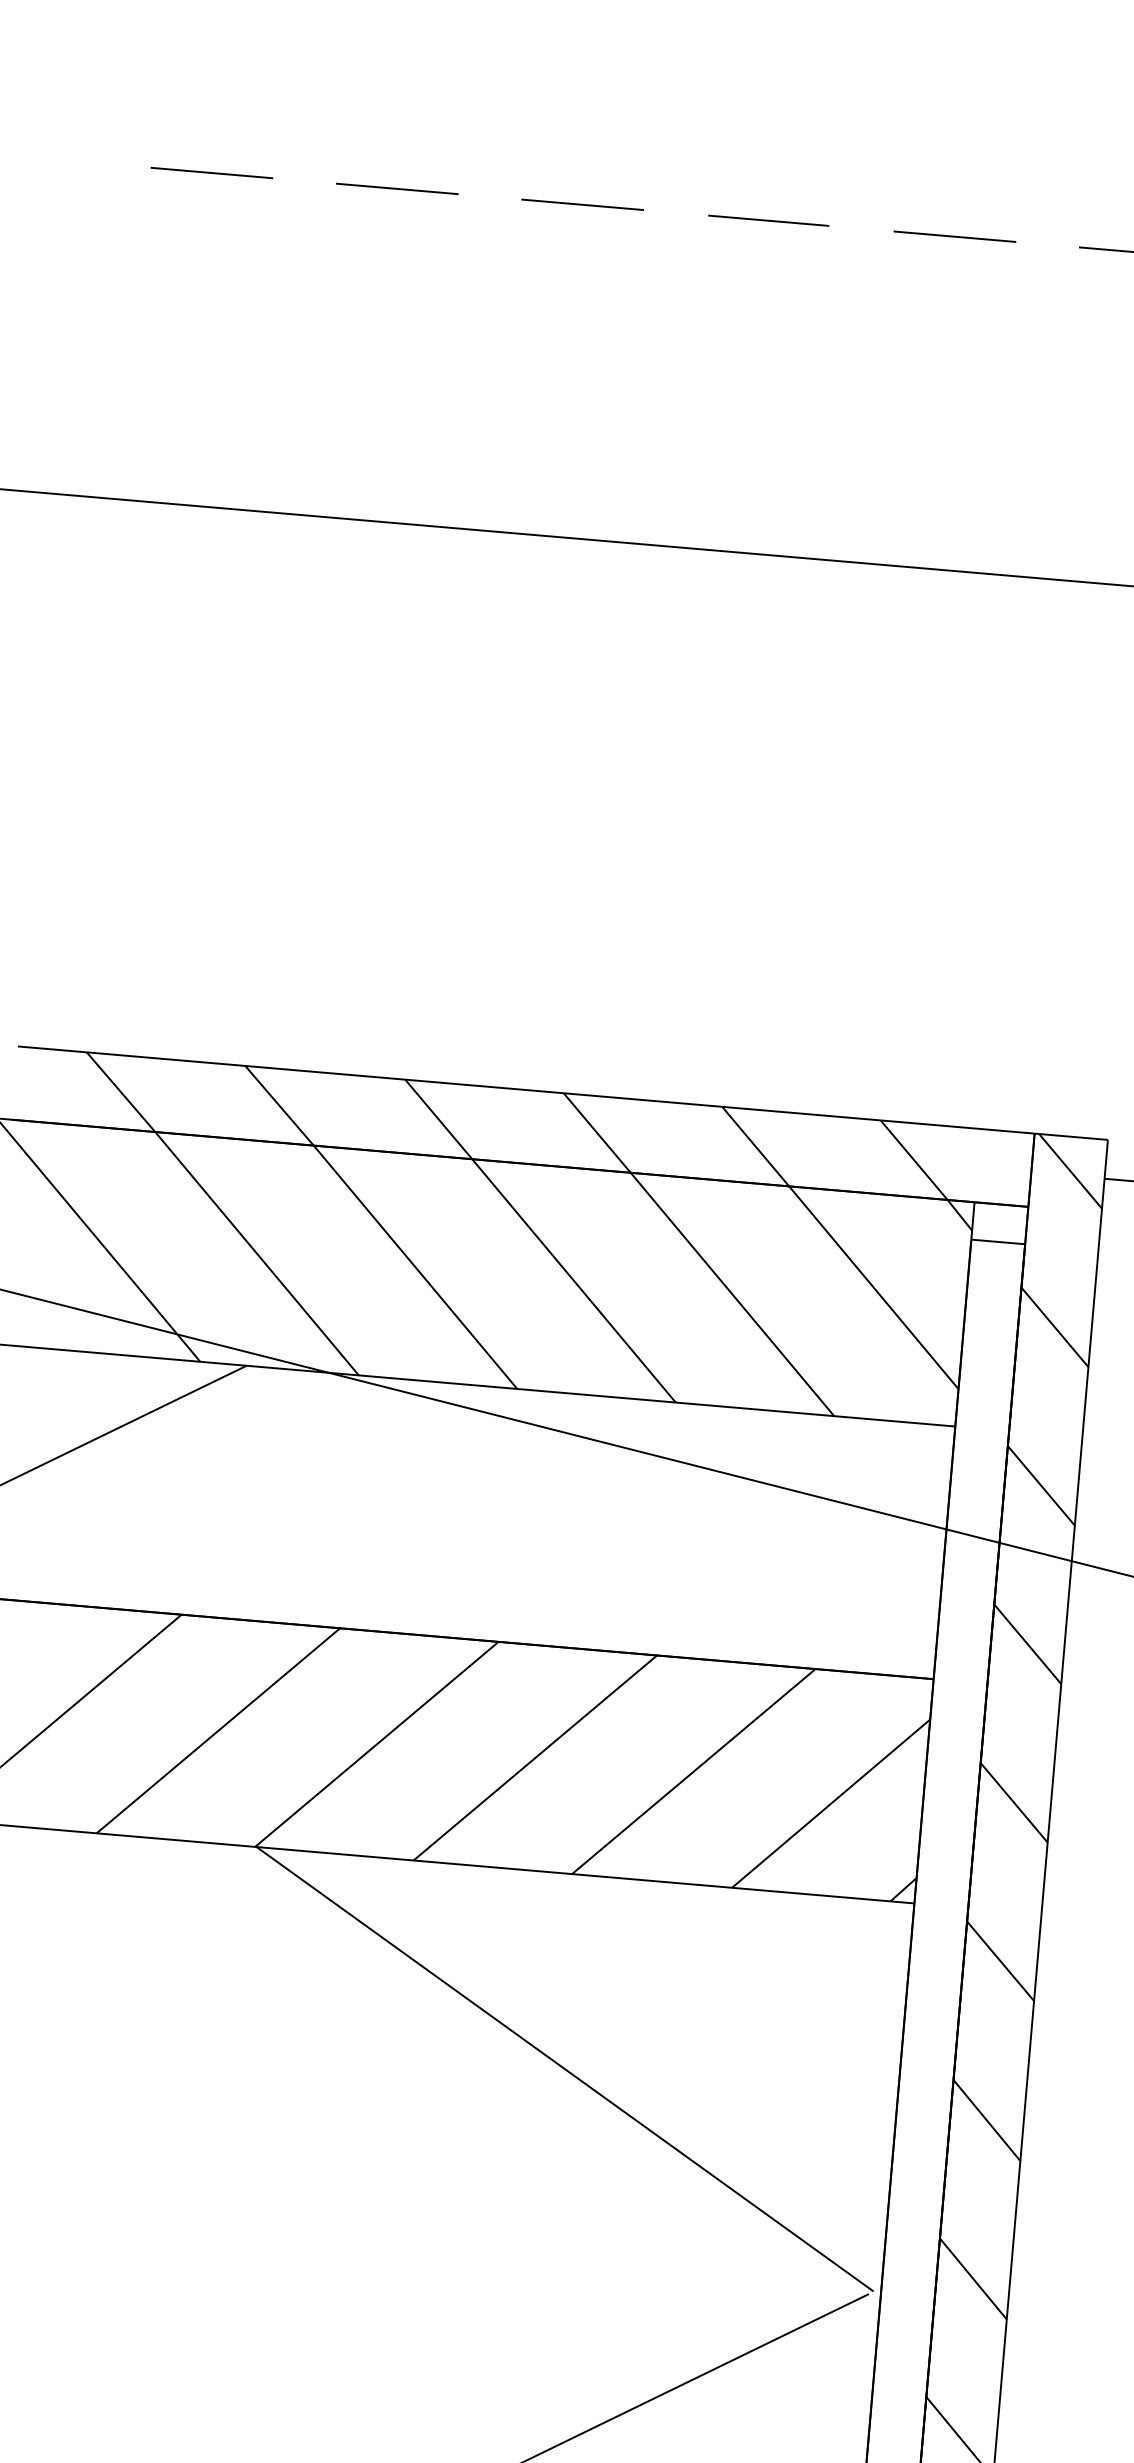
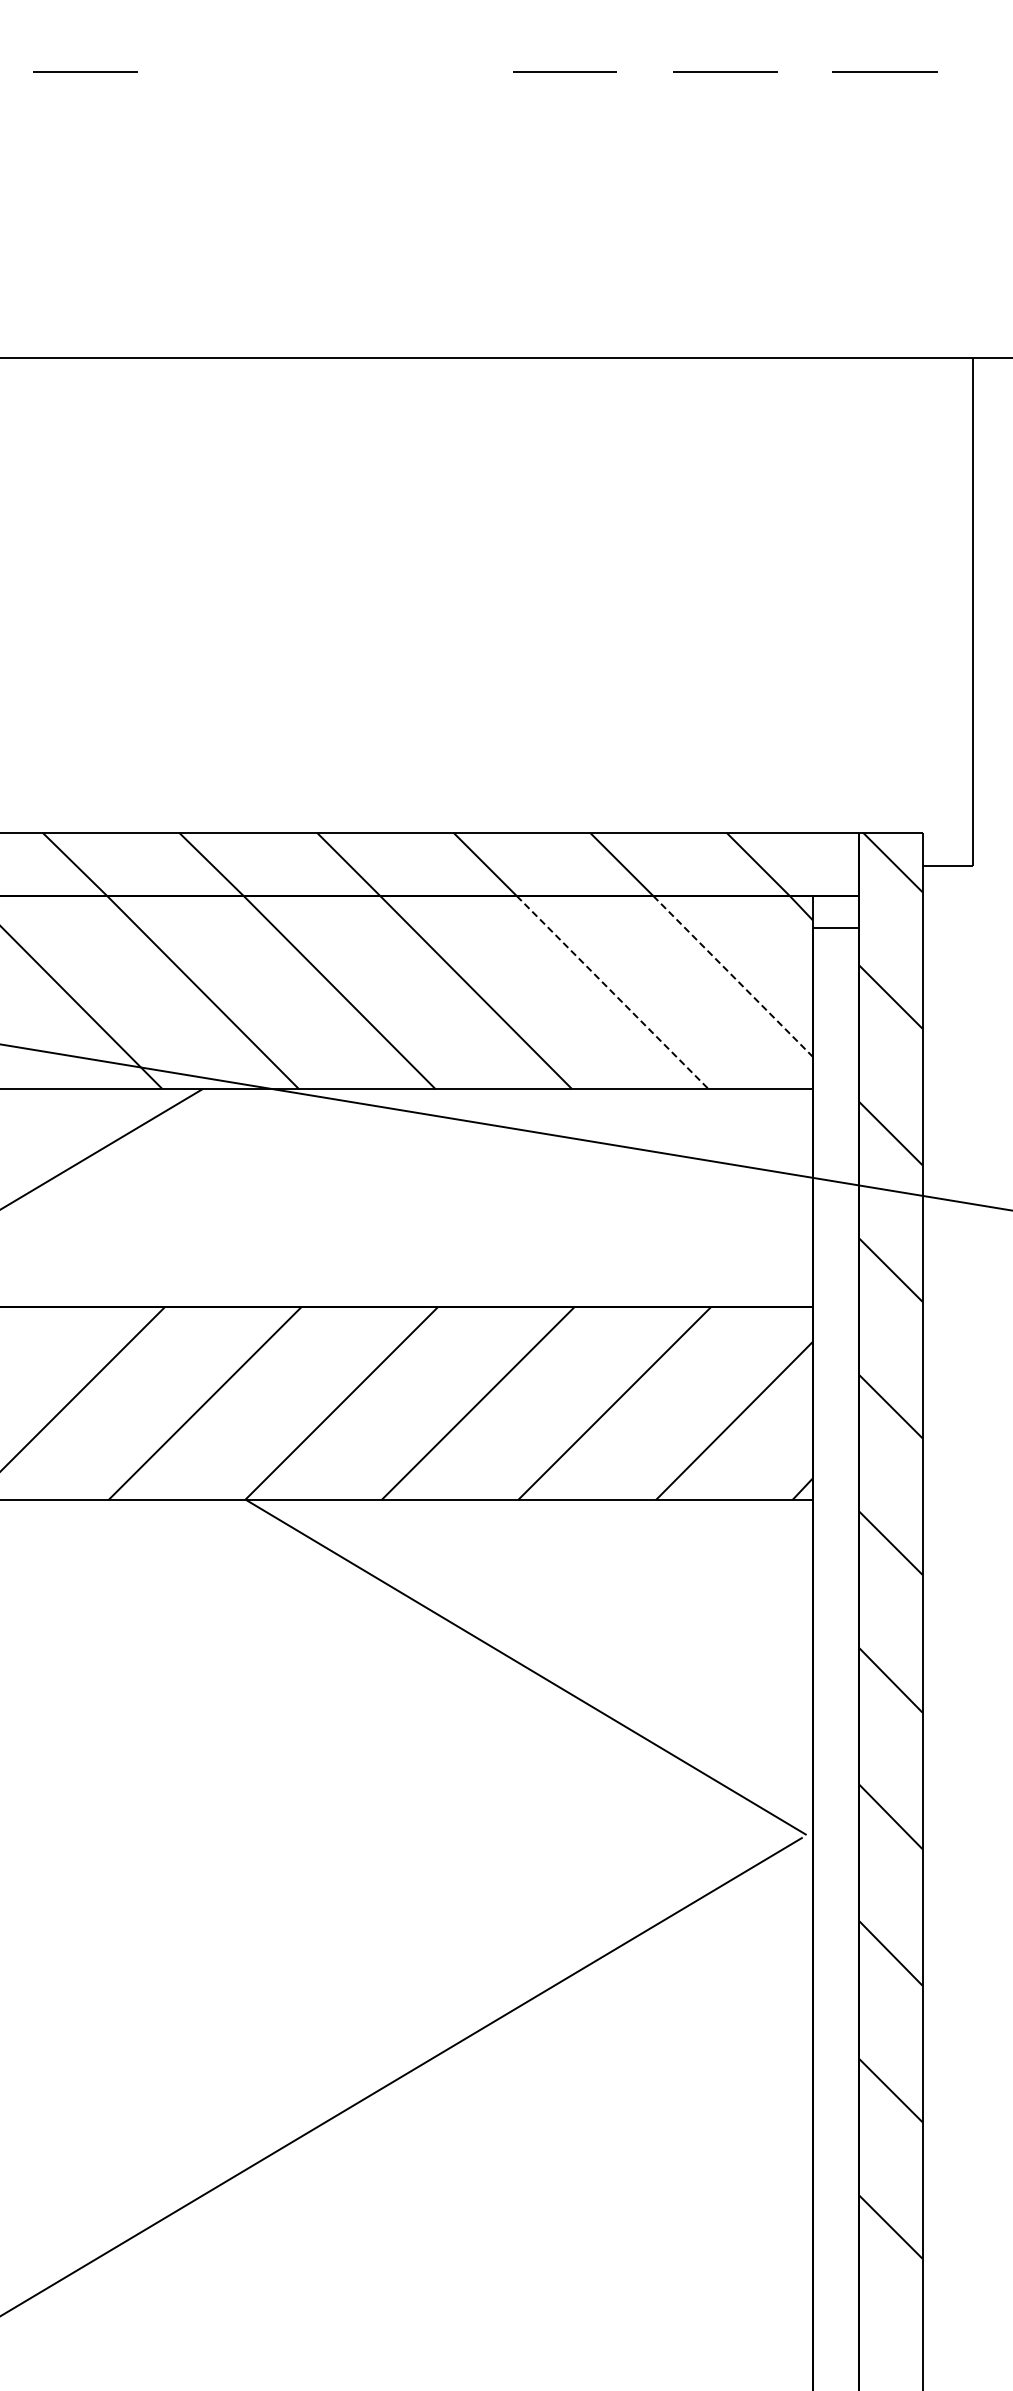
line: (396, 188) -> (244, 71), removed
line: (582, 204) -> (404, 71), removed
line: (874, 1287) -> (733, 976), solid -> dashed
line: (733, 1294) -> (613, 992), solid -> dashed

